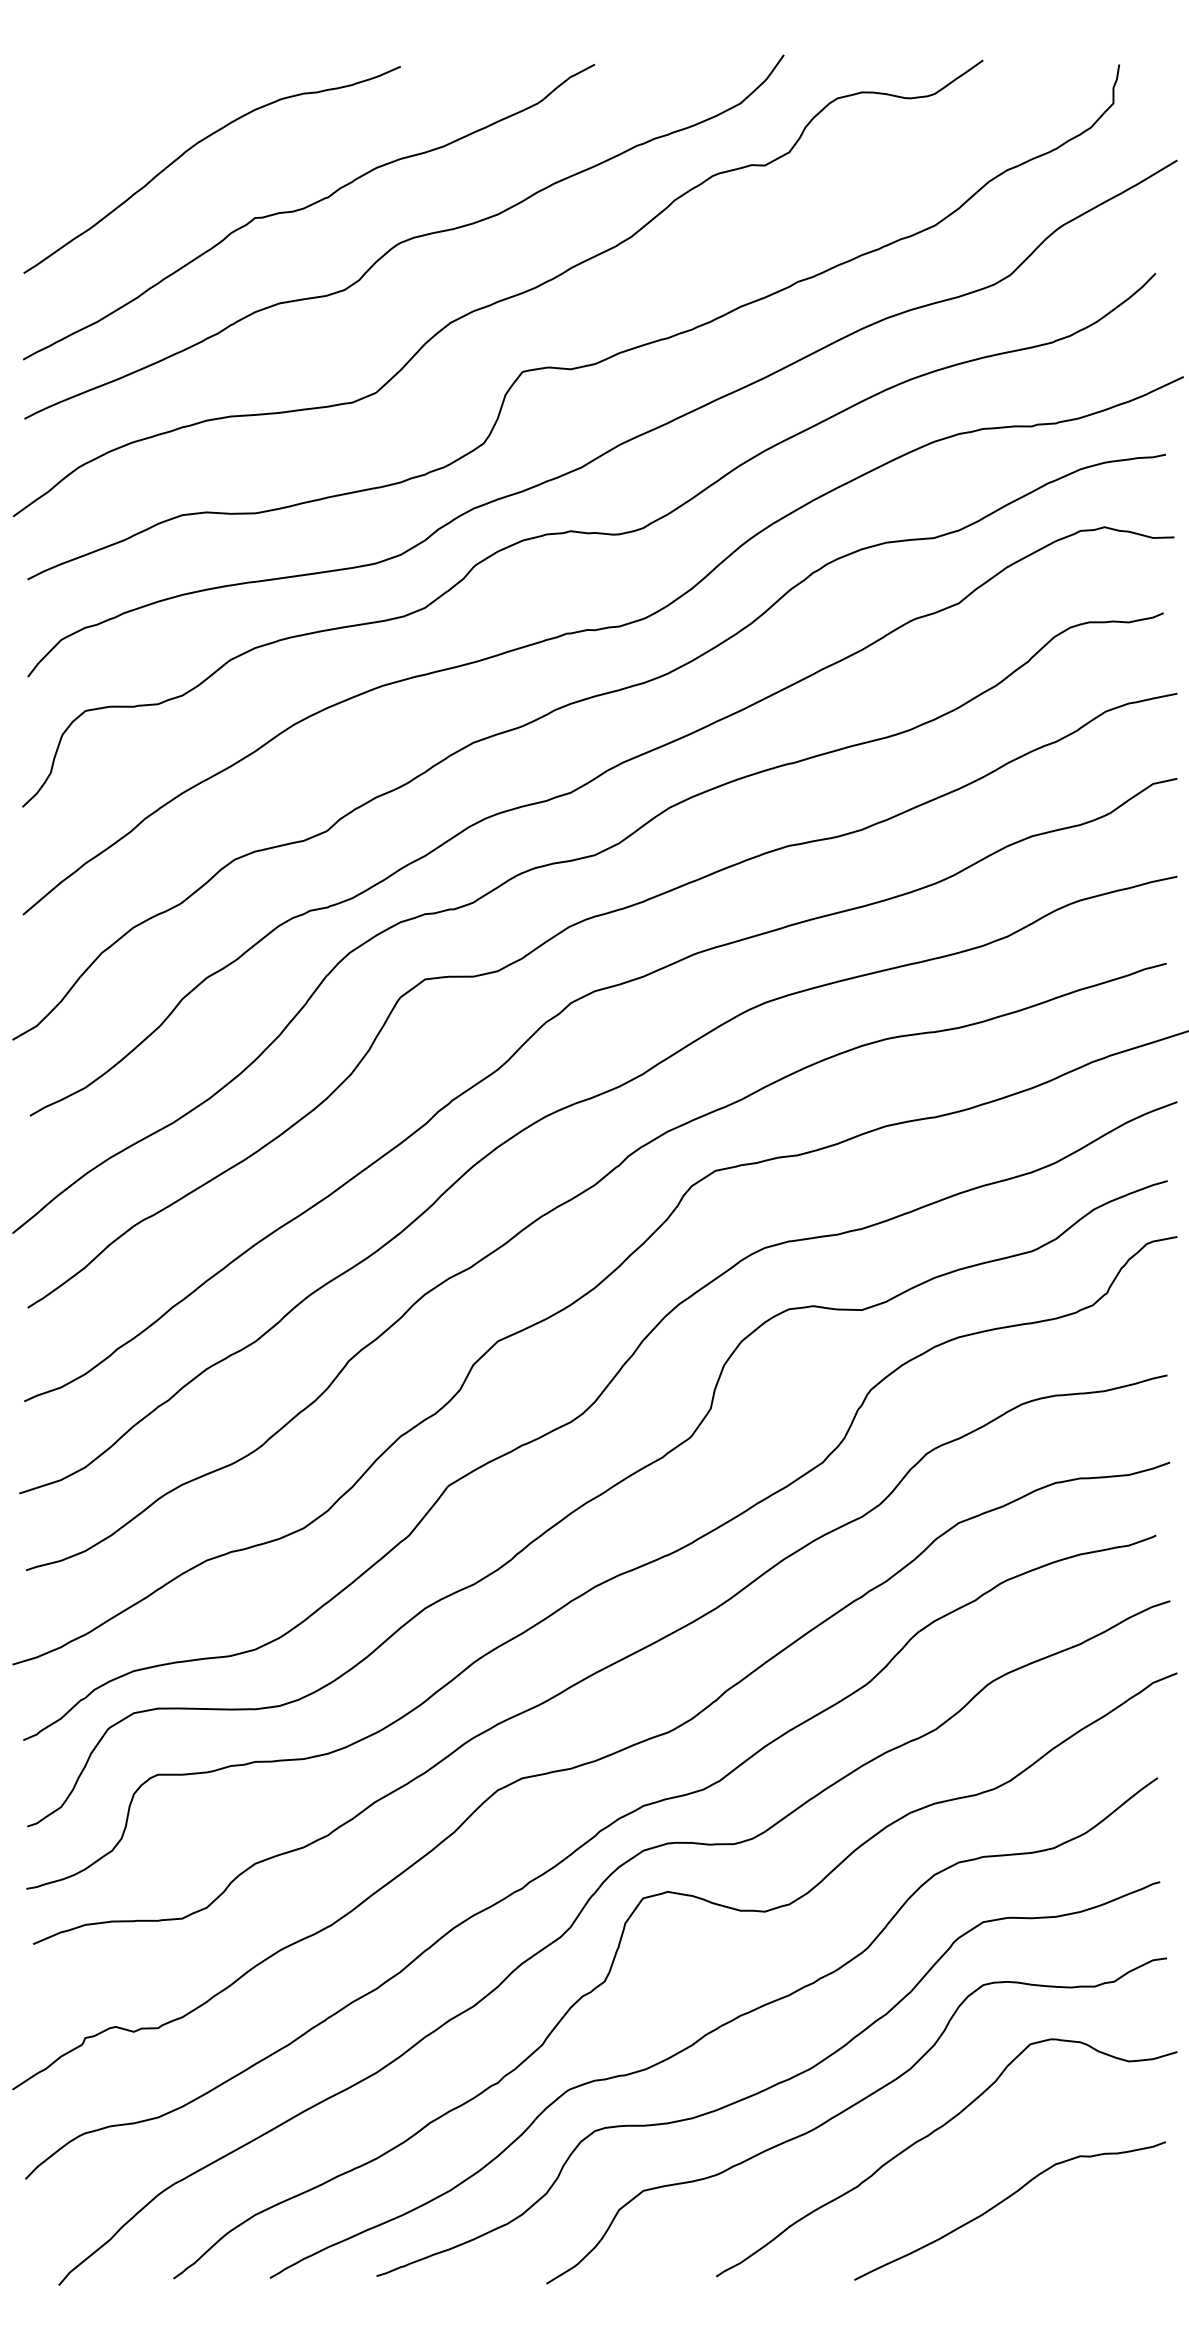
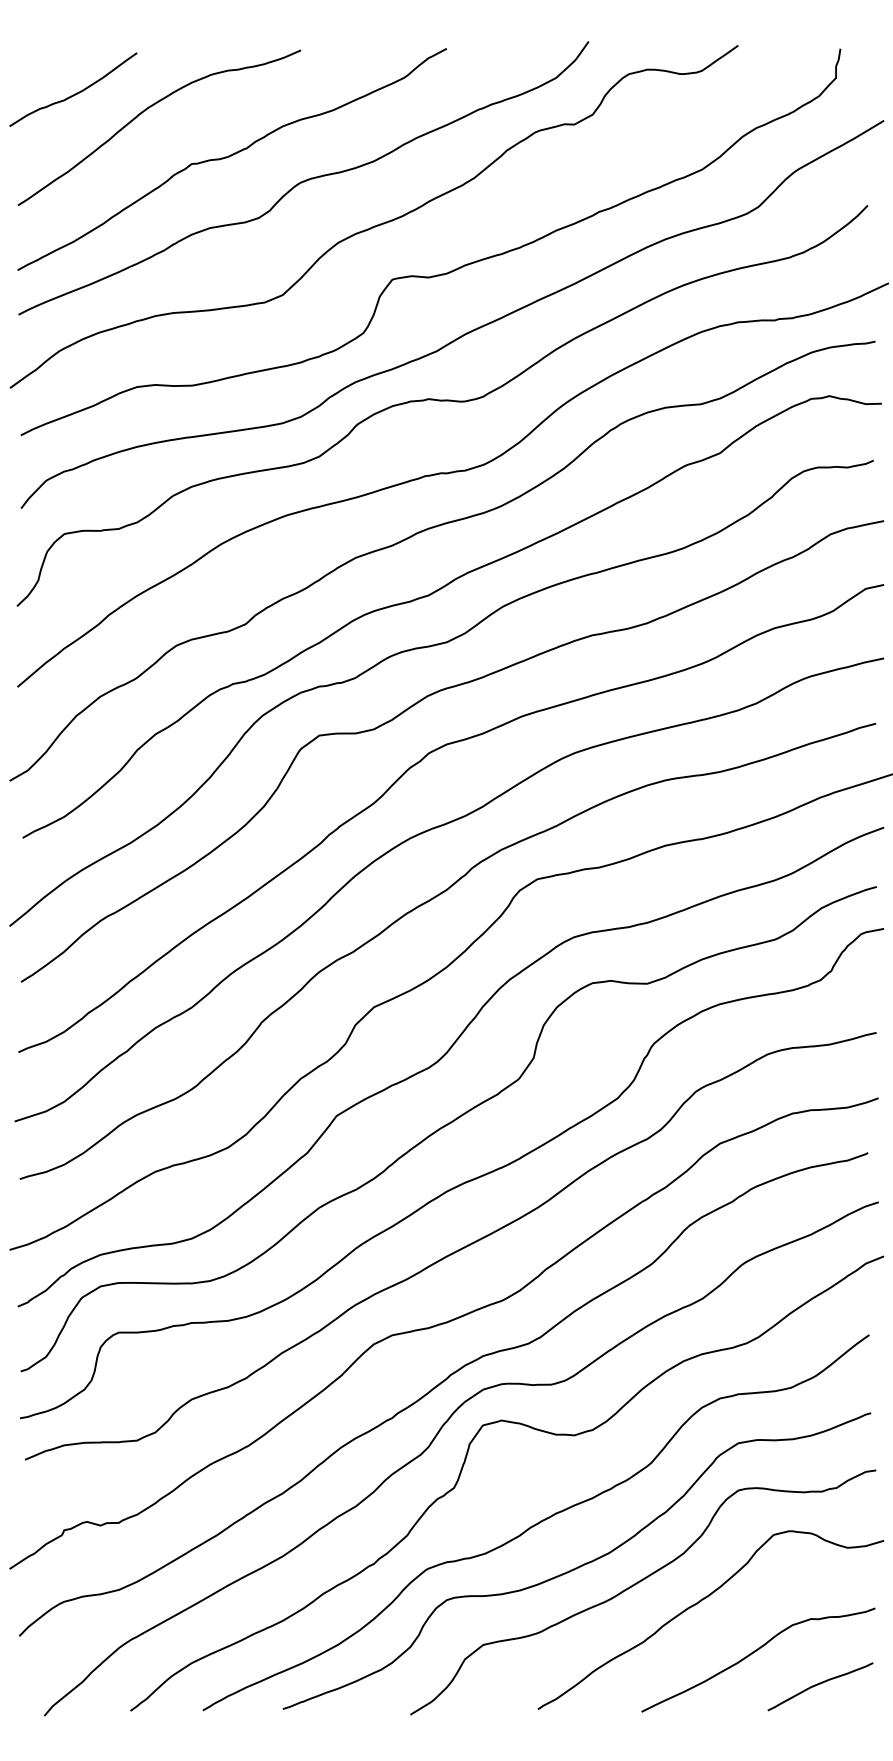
curve: (99, 124) -> (74, 93), added
curve: (1091, 2243) -> (819, 1684), added

